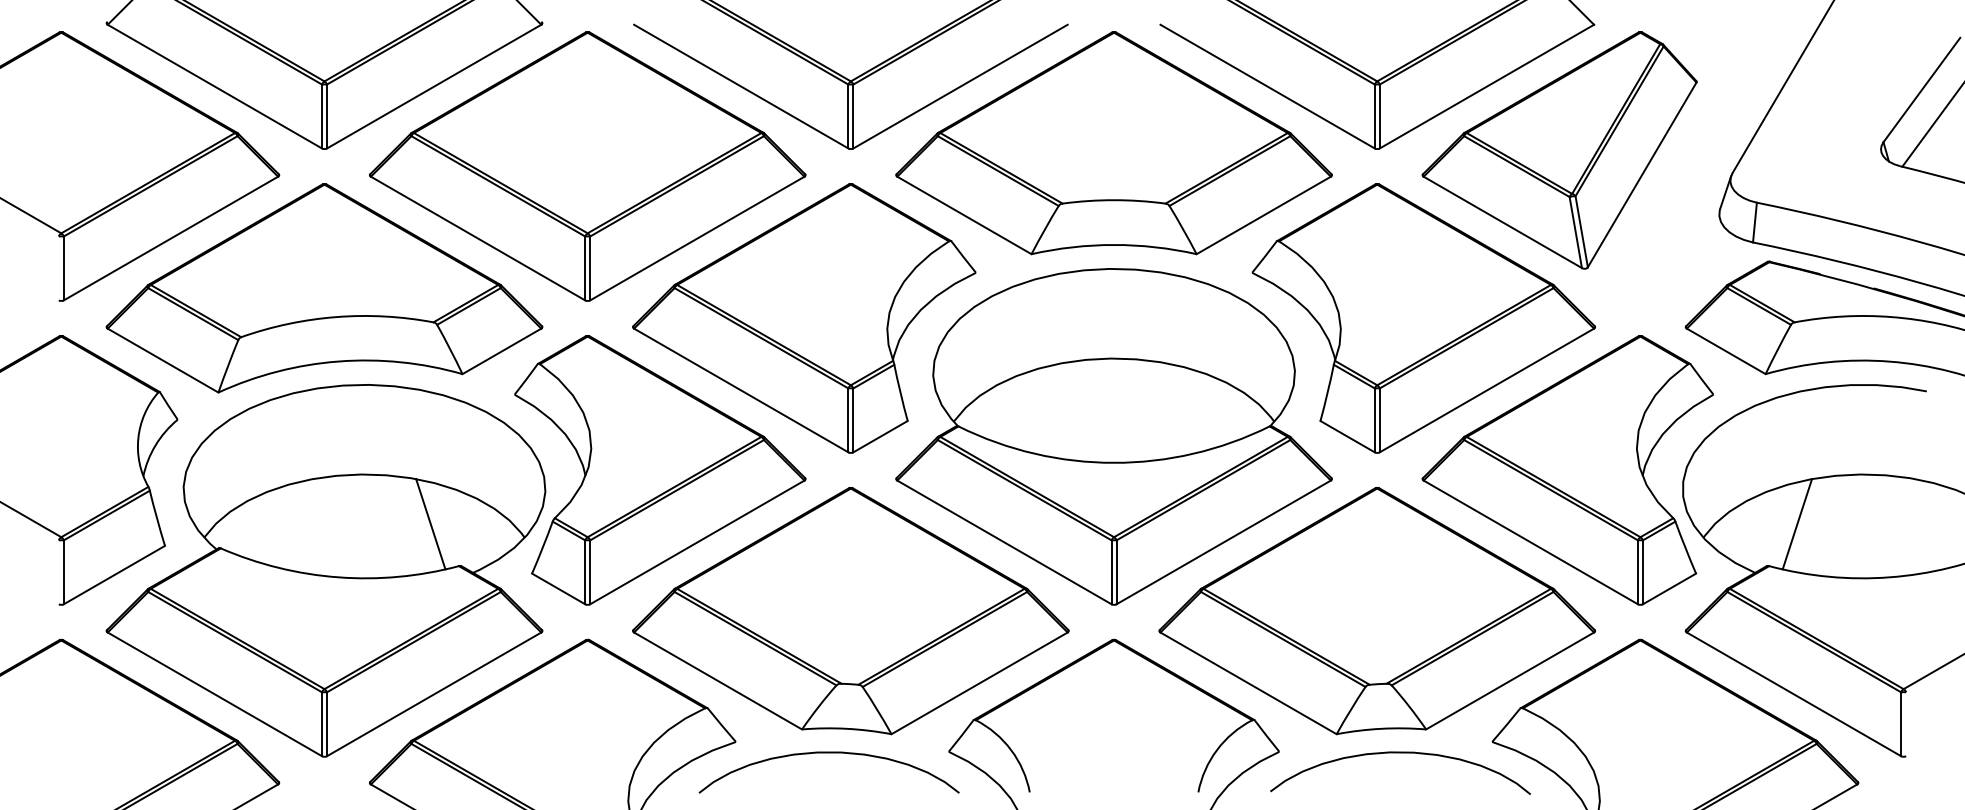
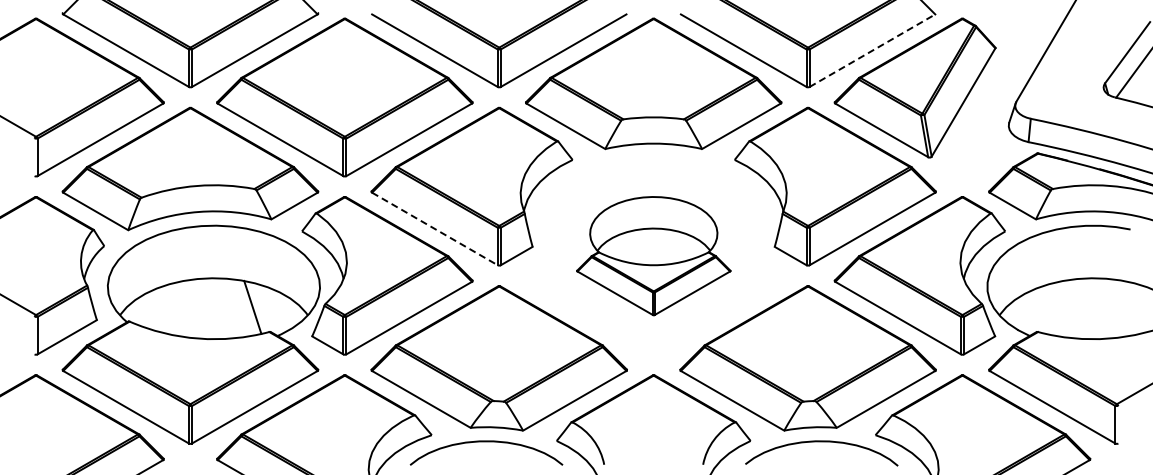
line: (1487, 86) -> (872, 50), solid -> dashed
line: (740, 389) -> (434, 228), solid -> dashed
part: (1113, 435) -> (653, 255), size x0.6
line: (1797, 522) -> (1054, 306), removed

